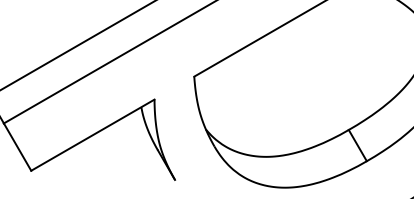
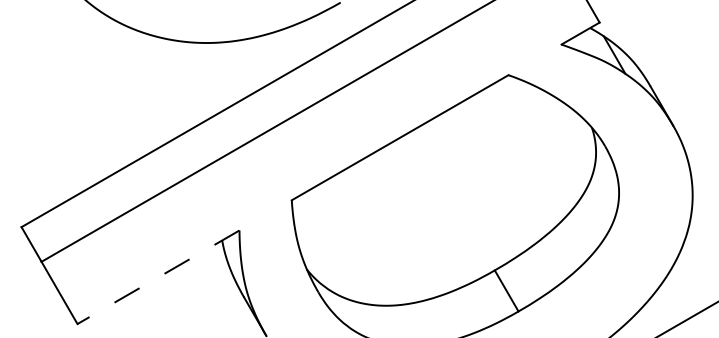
line: (92, 135) -> (158, 277), solid -> dashed

